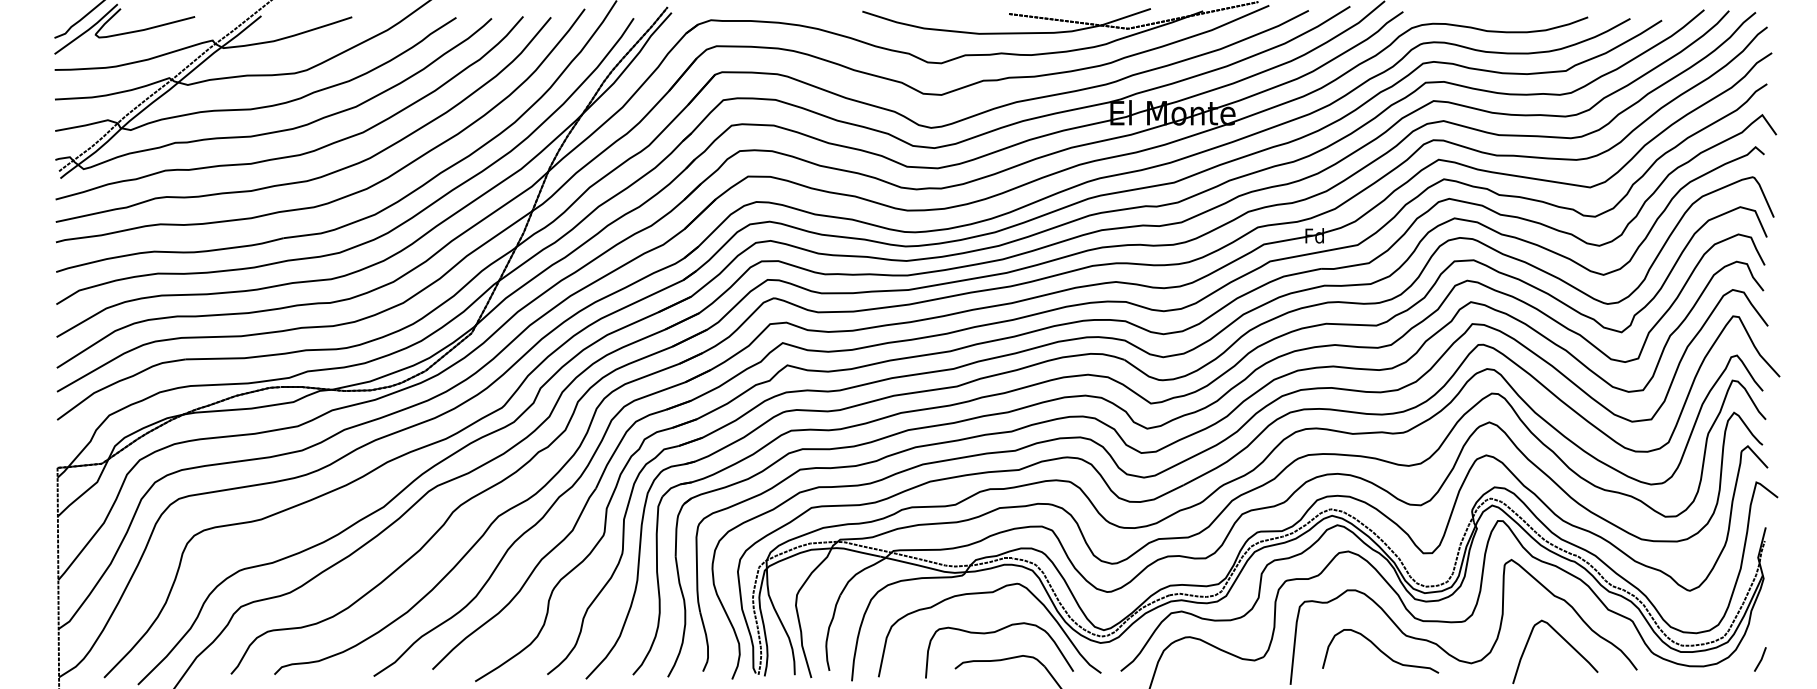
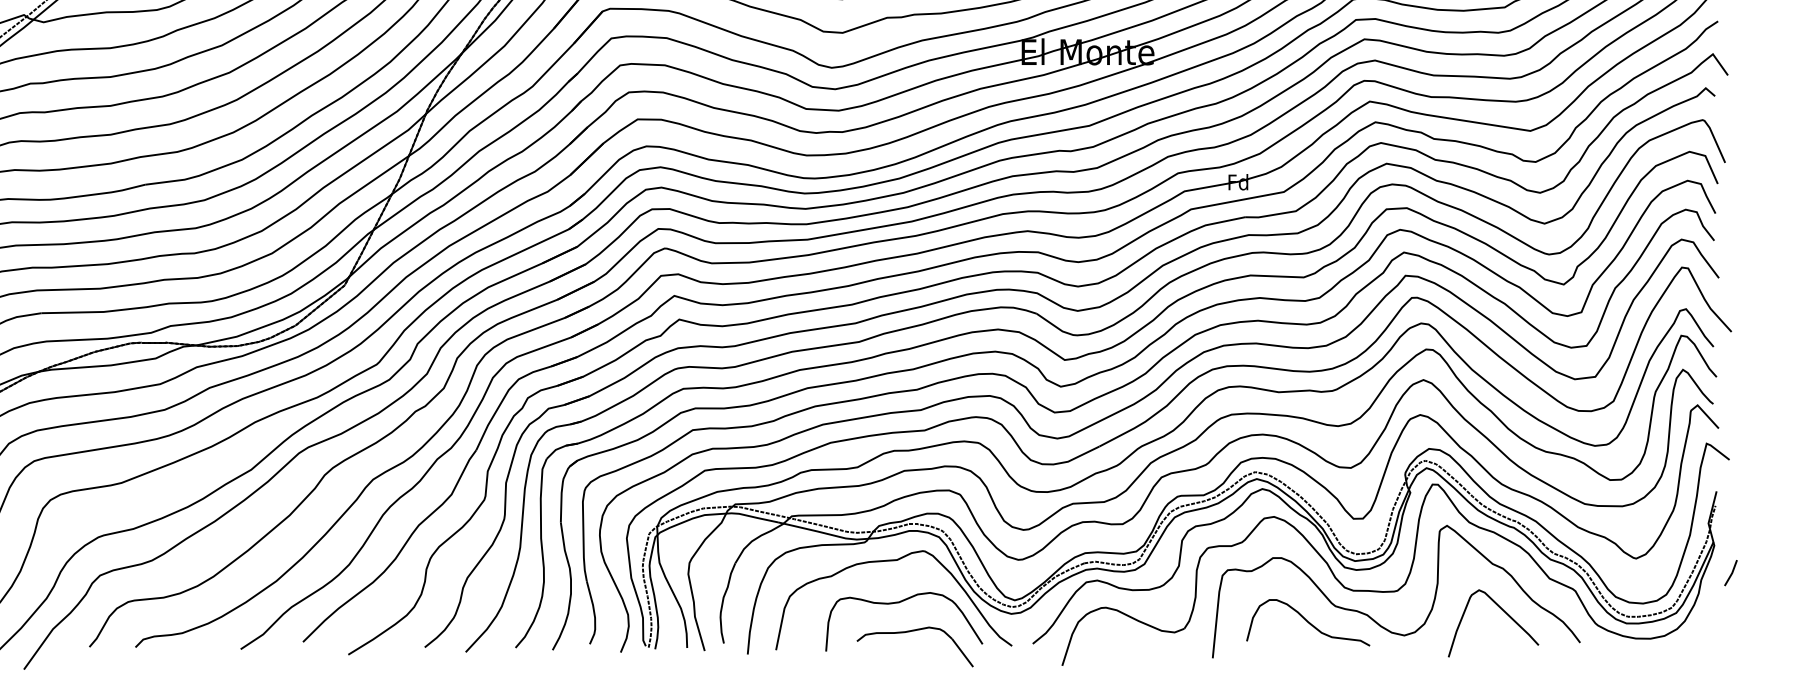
line: (1760, 659) -> (1731, 573), moved

